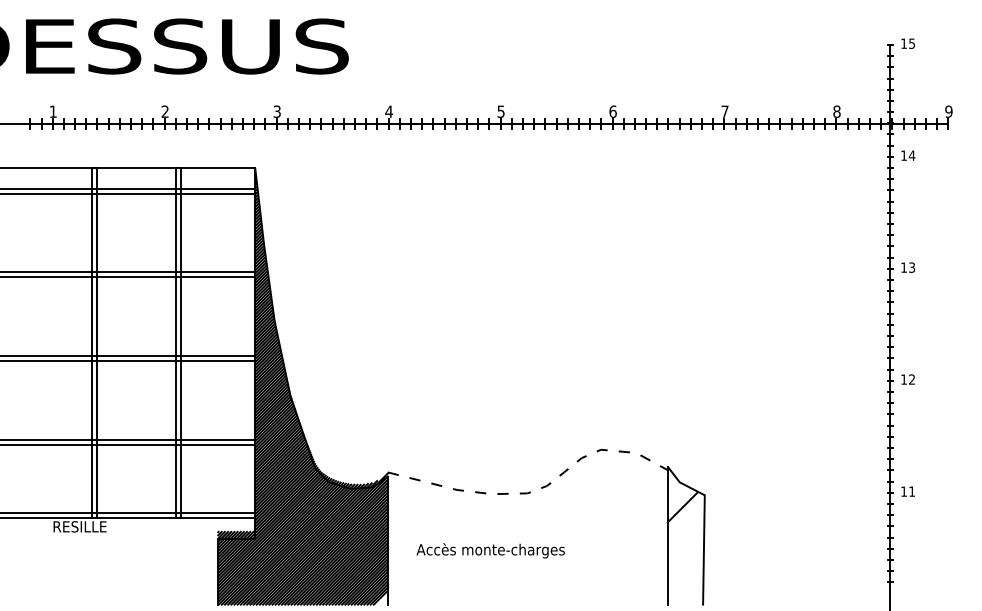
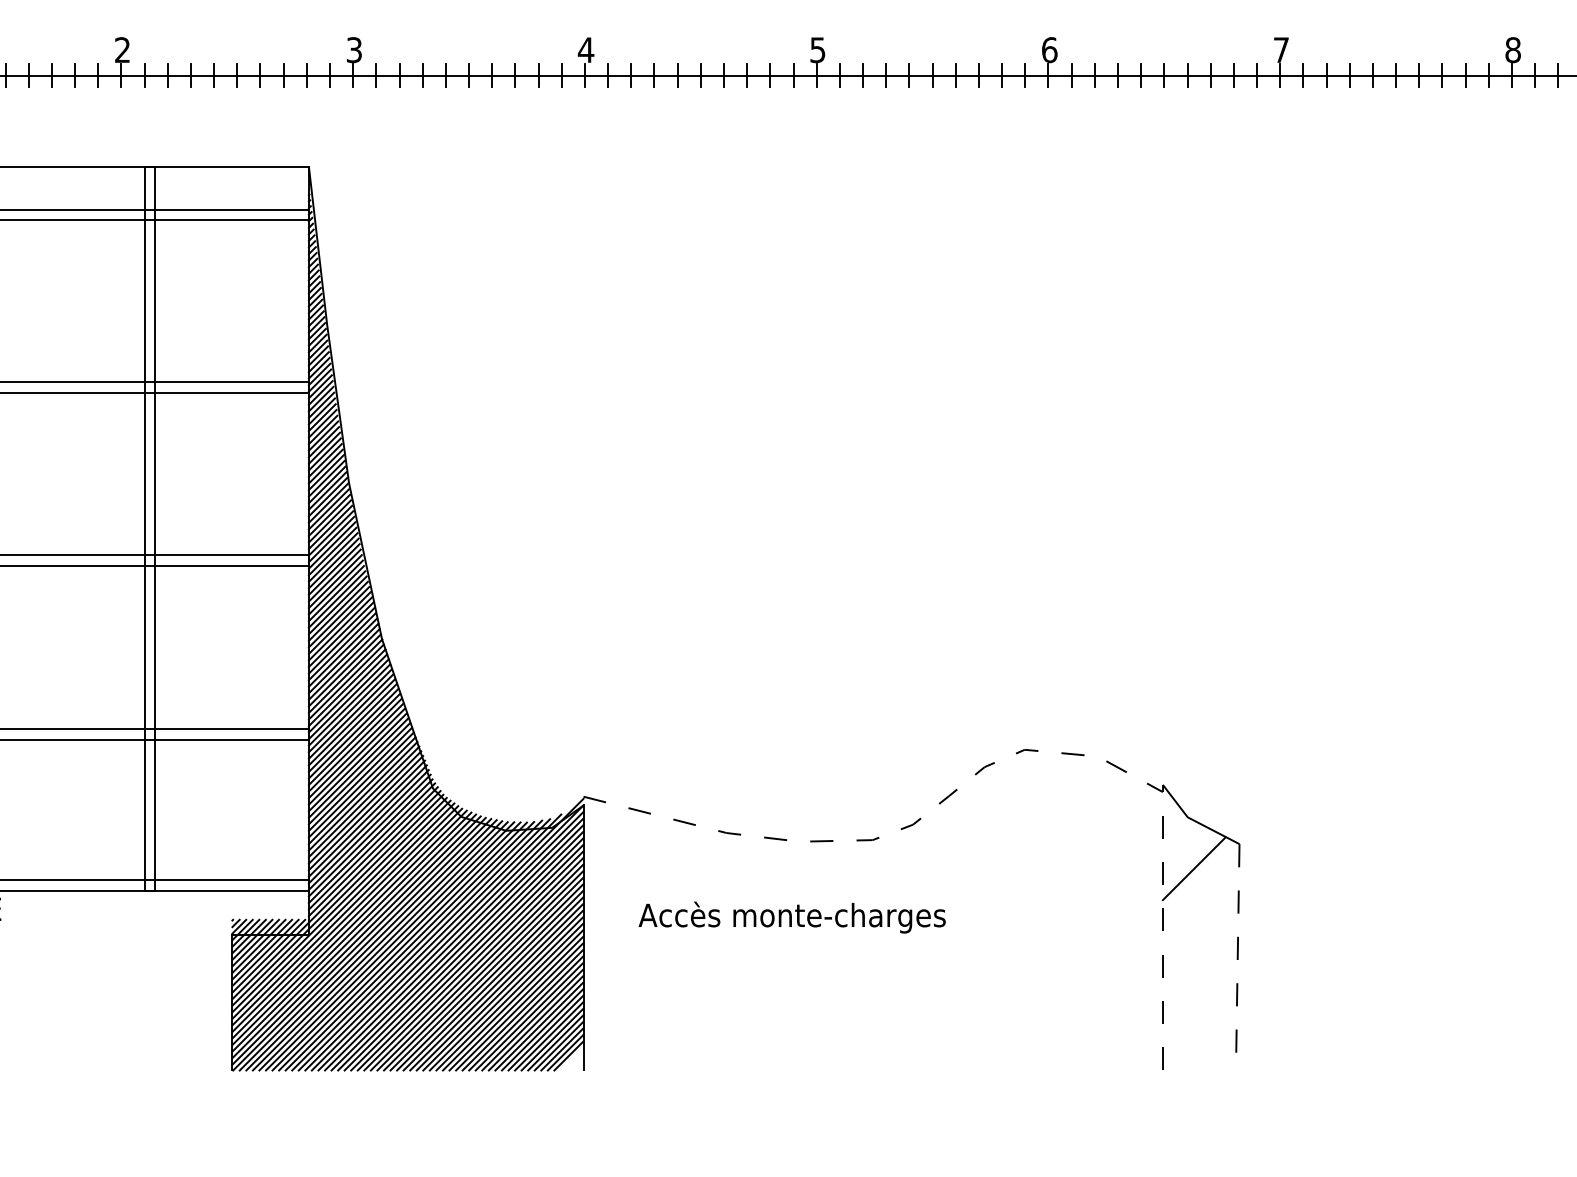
line: (667, 535) -> (1162, 927), solid -> dashed
text: (490, 550) -> (791, 916), moved
line: (703, 550) -> (1236, 958), solid -> dashed

